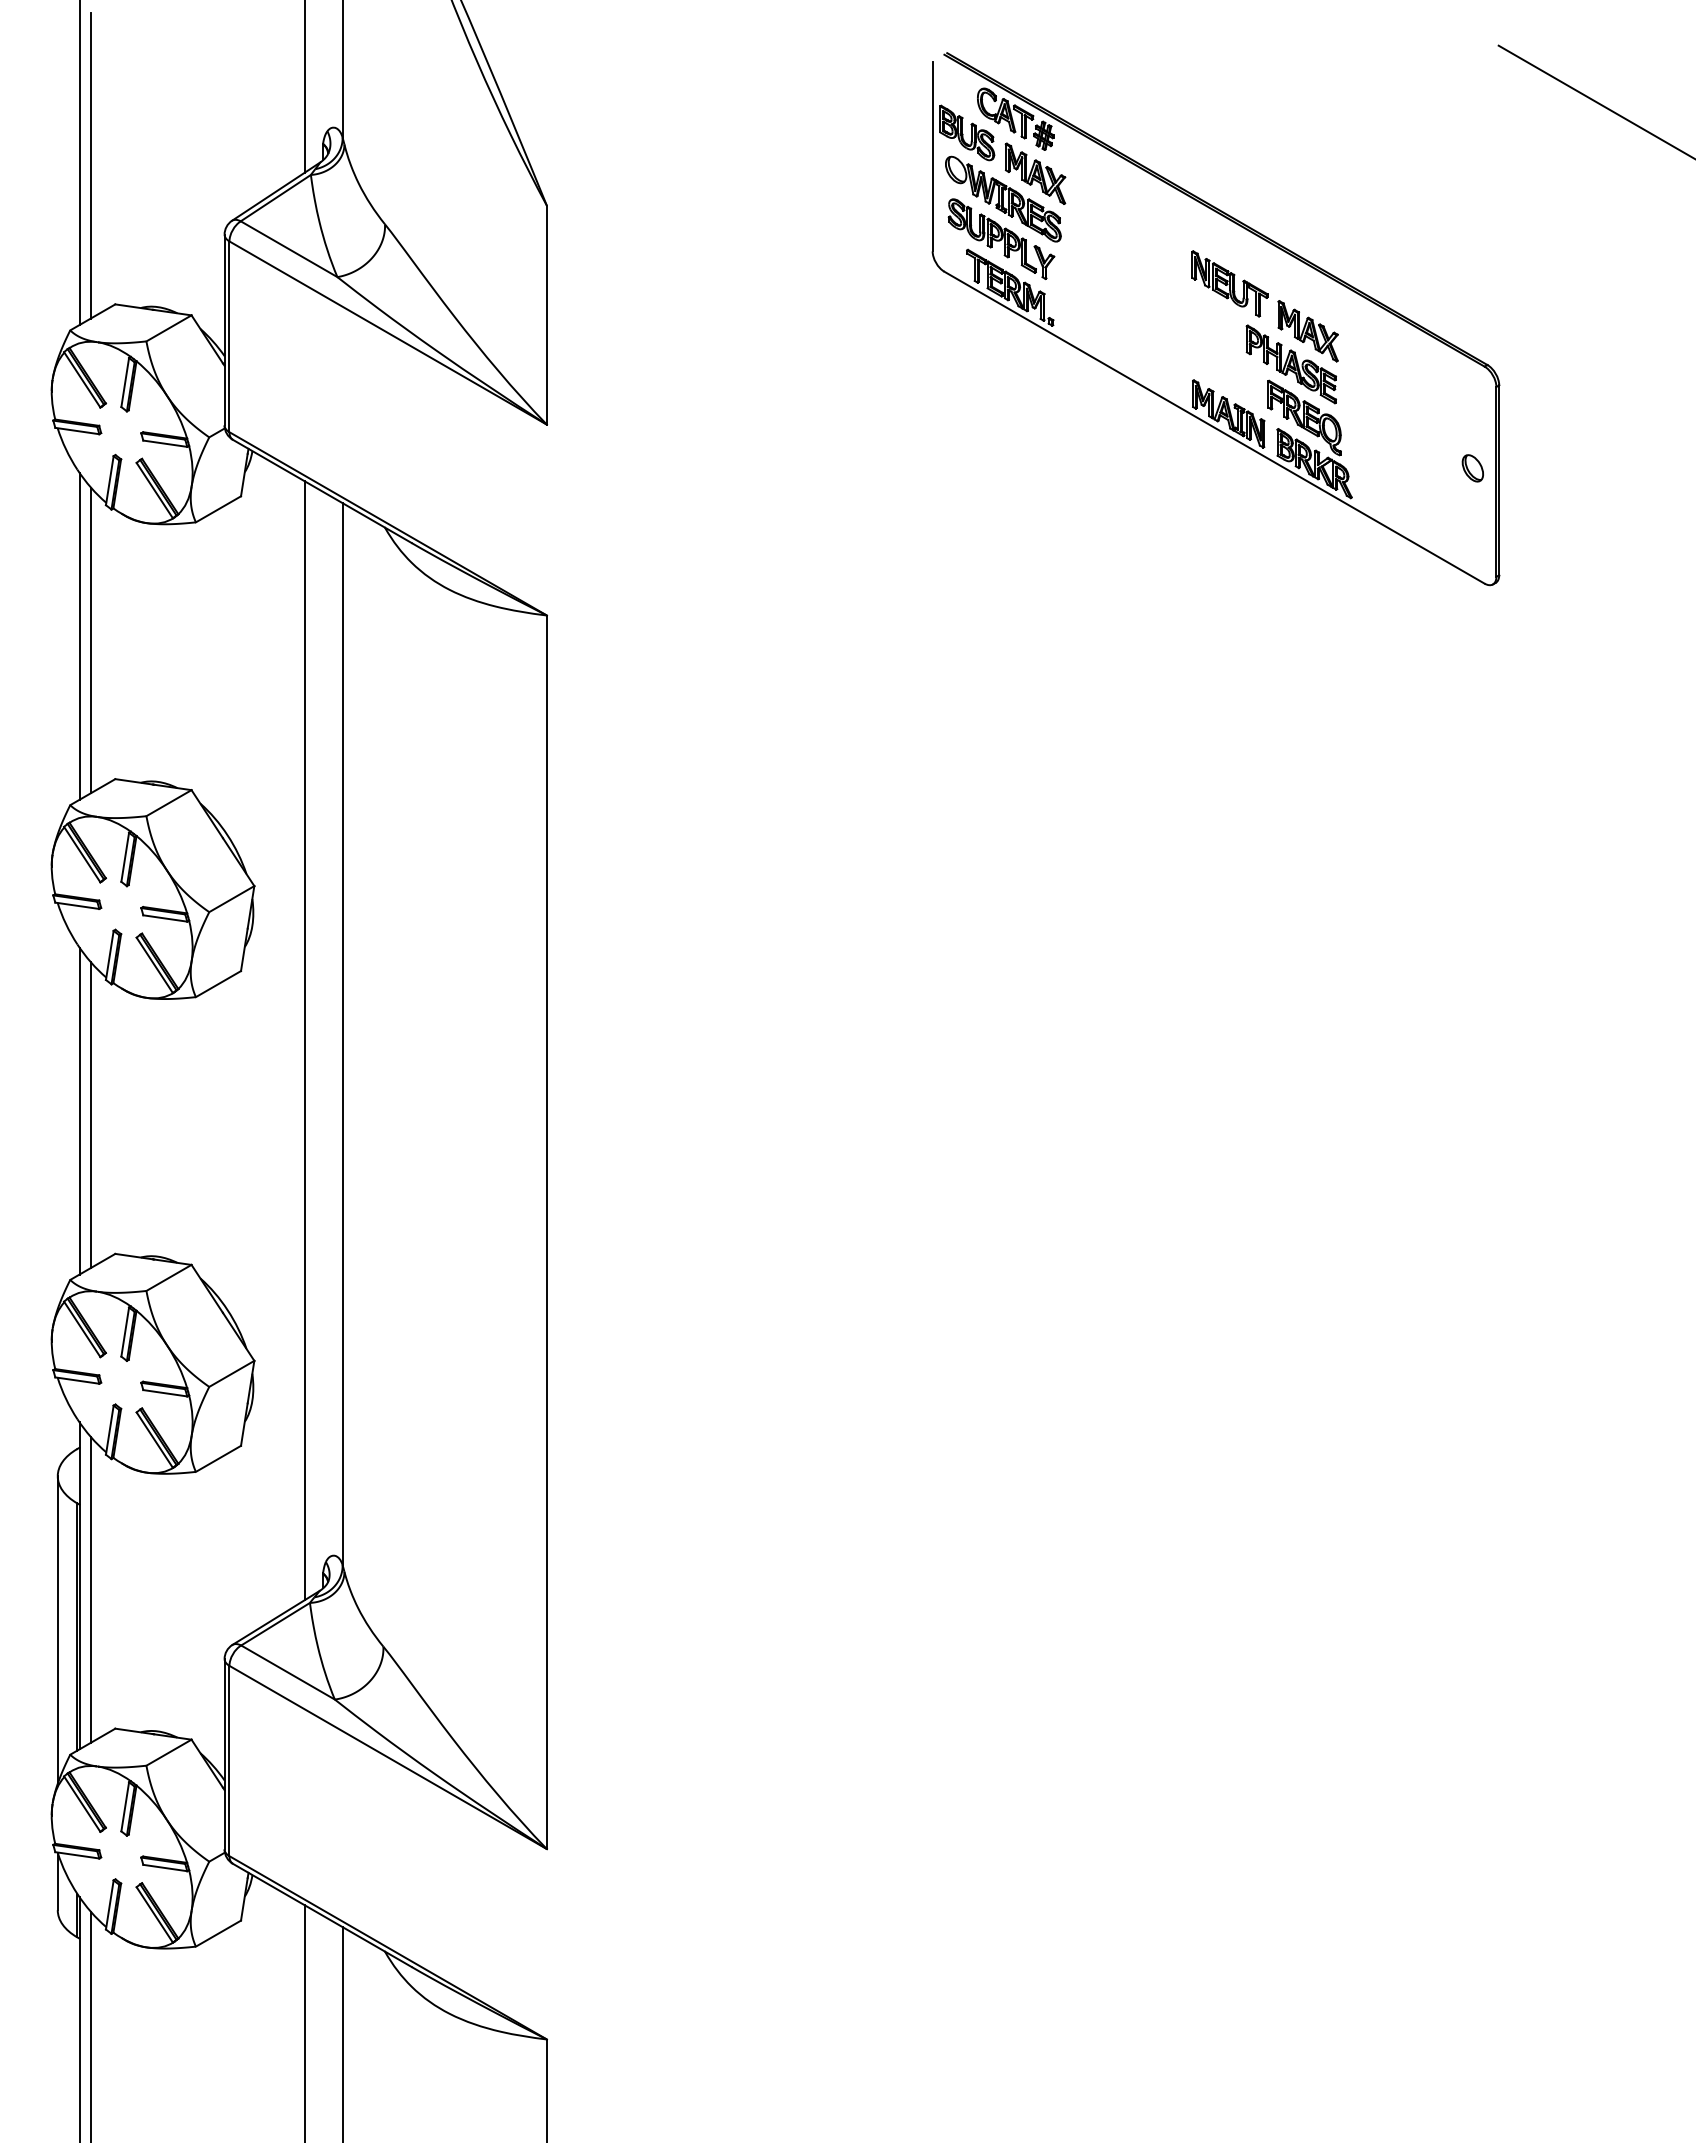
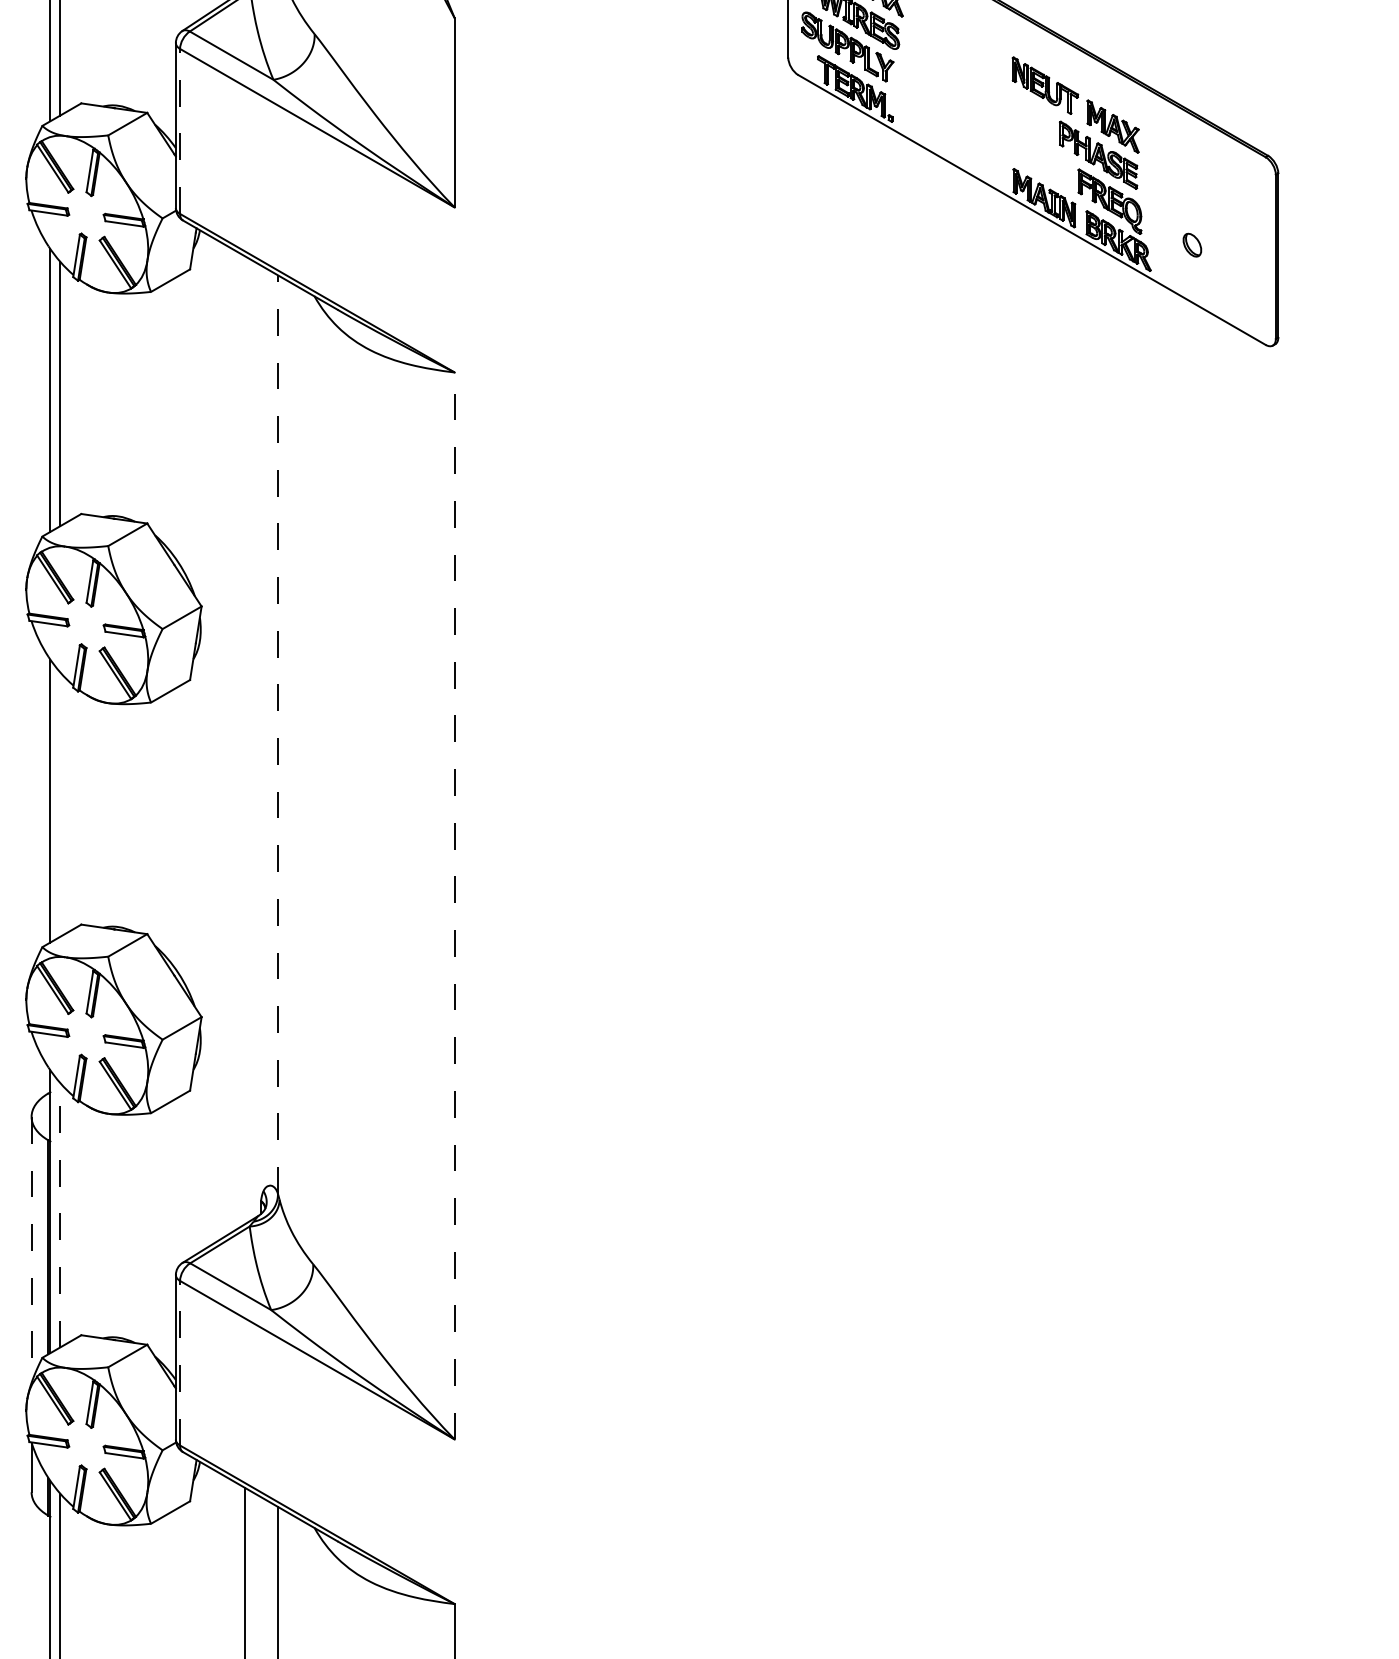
line: (229, 336) -> (180, 131), solid -> dashed
part: (1472, 468) -> (1192, 245), moved
line: (342, 1033) -> (277, 734), solid -> dashed
line: (304, 1040) -> (244, 740), removed
line: (90, 1115) -> (59, 804), removed
line: (546, 1232) -> (454, 906), solid -> dashed
line: (90, 1589) -> (59, 1214), solid -> dashed
line: (57, 1629) -> (31, 1249), solid -> dashed
line: (229, 1760) -> (180, 1362), solid -> dashed

